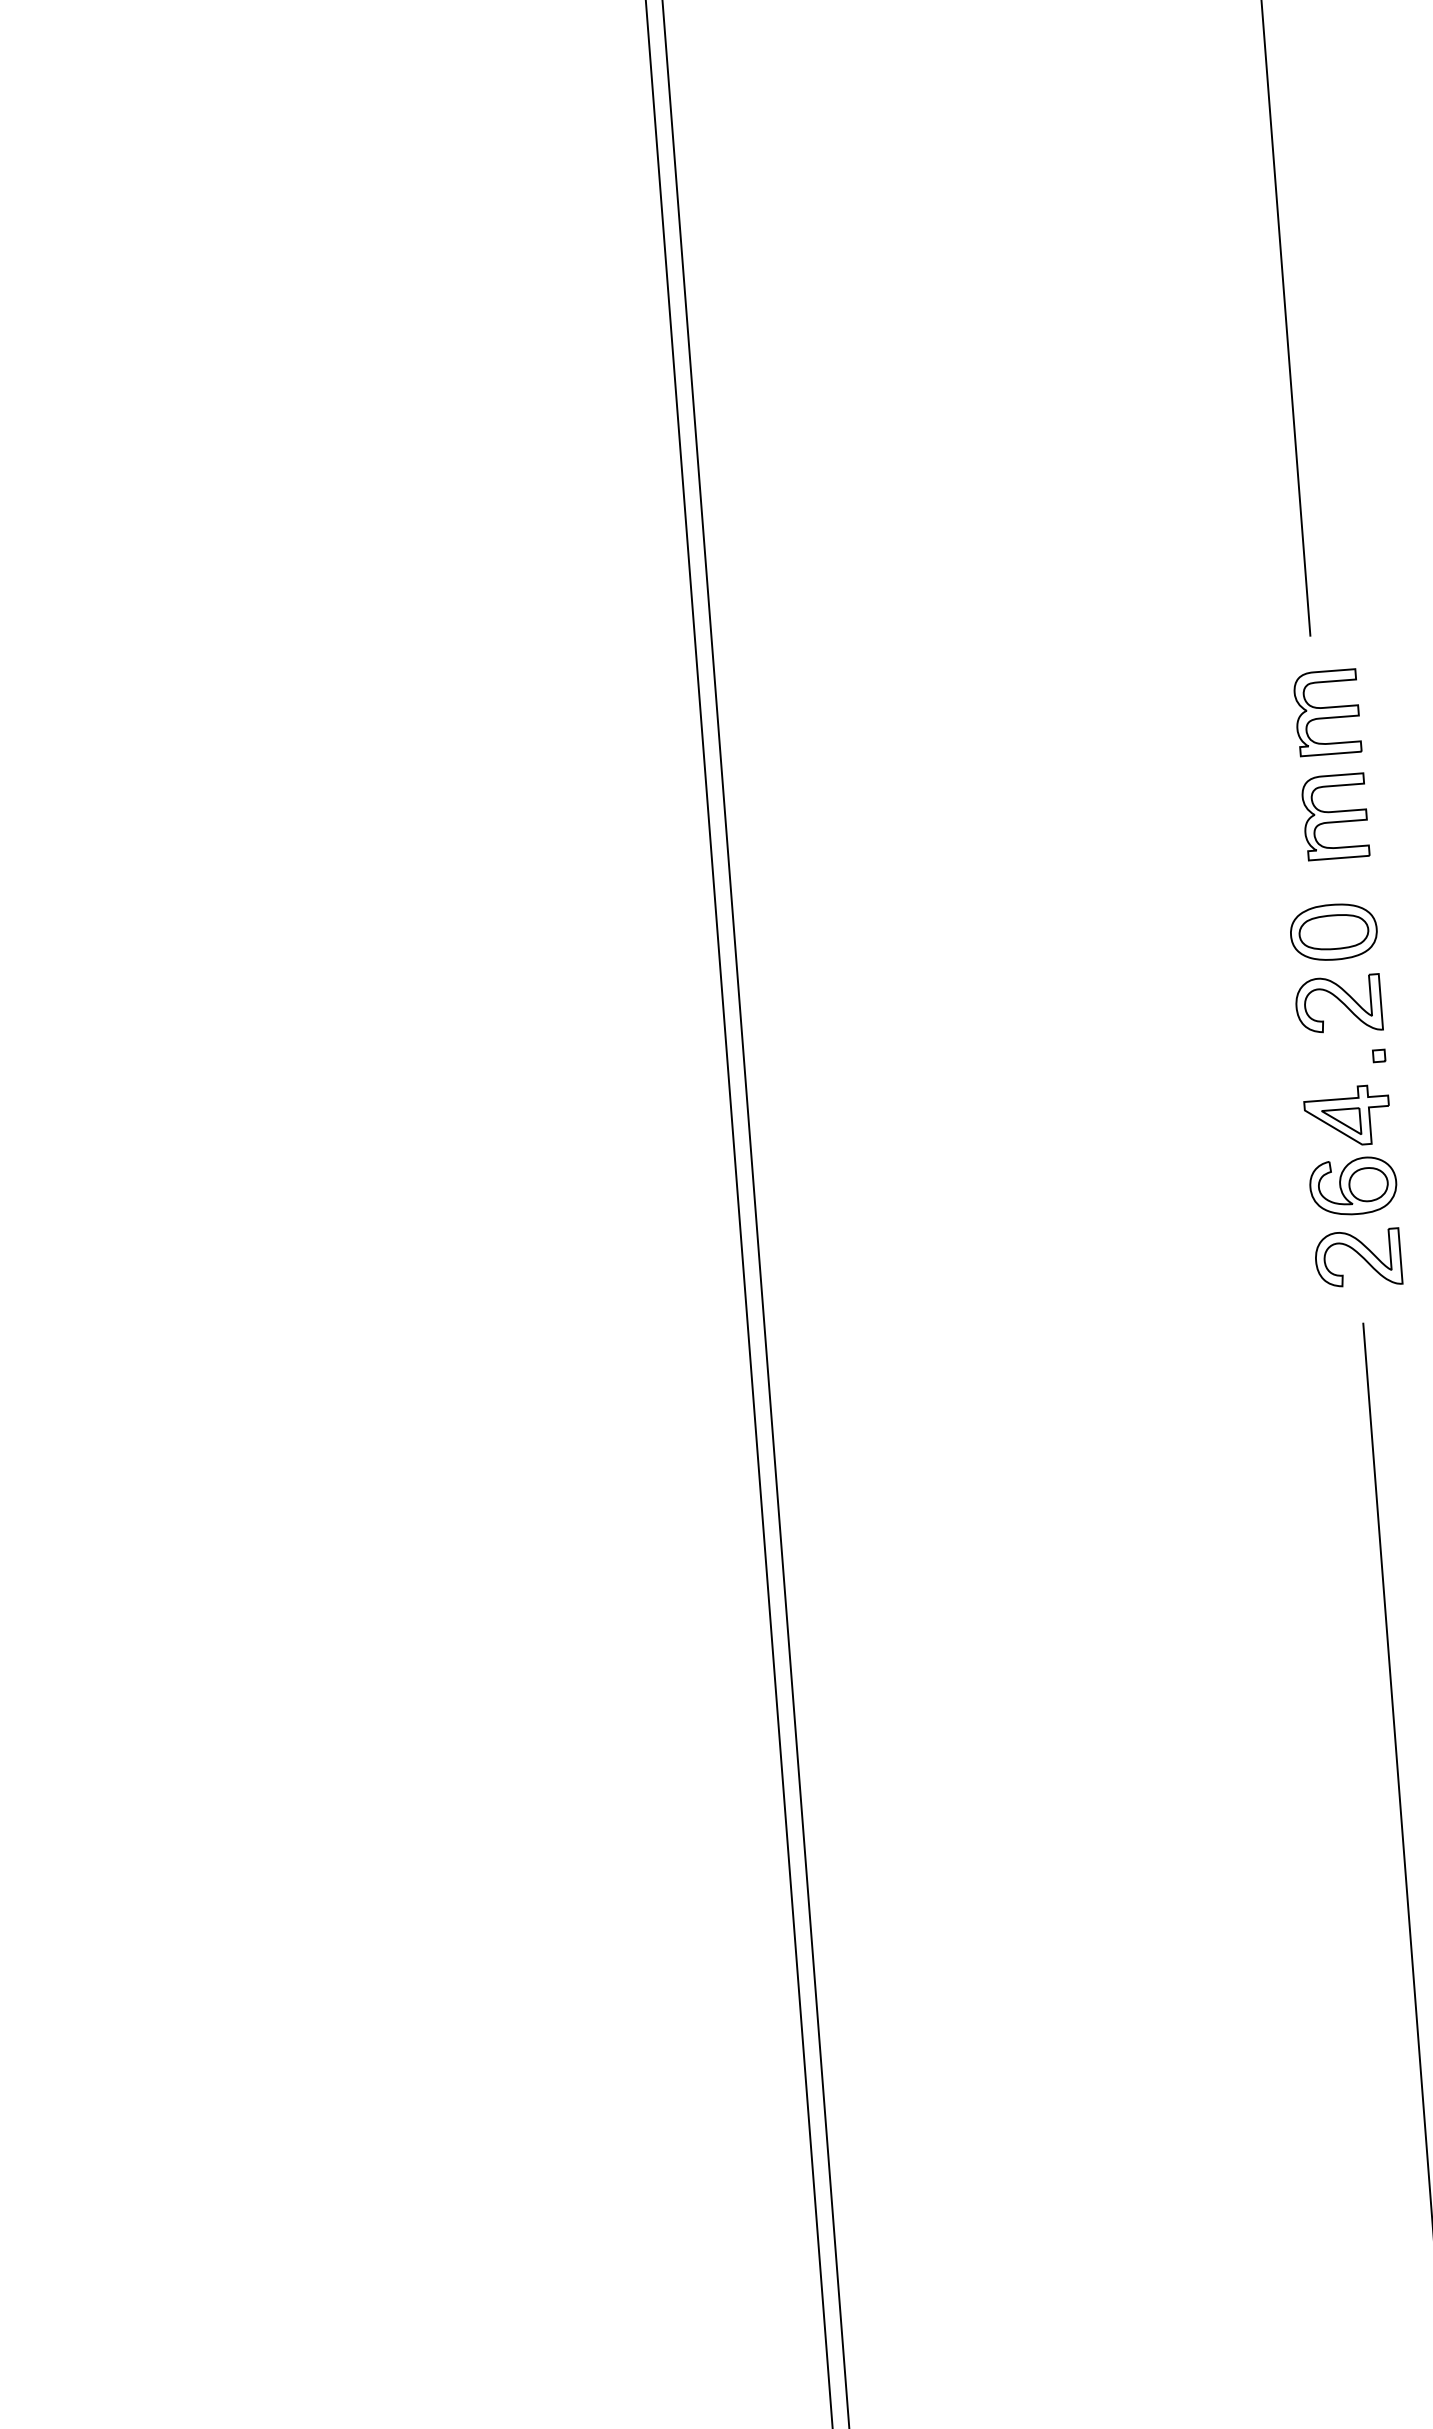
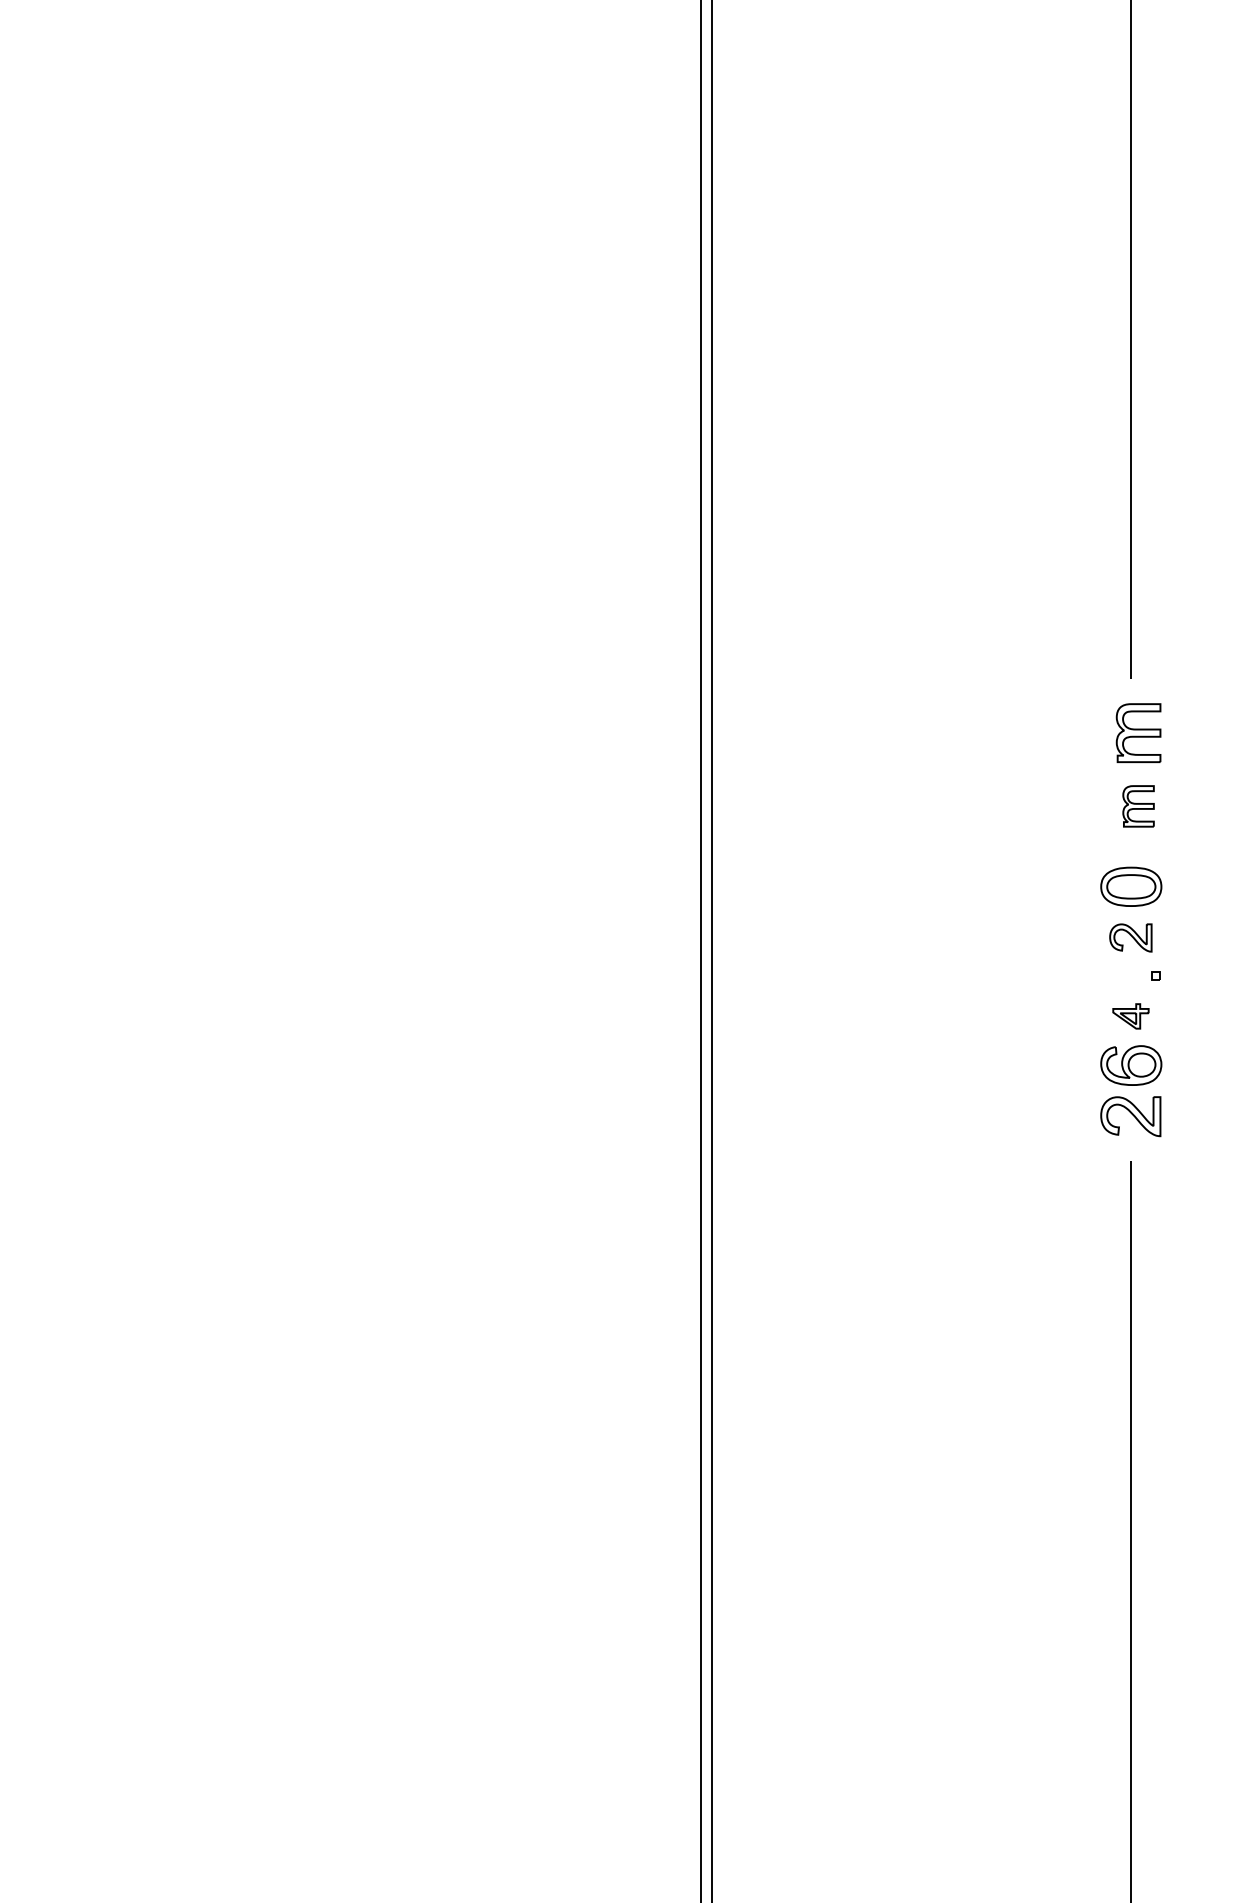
part: (1335, 817) -> (1138, 806), size x0.7
part: (1338, 1004) -> (1130, 937), size x0.7
part: (1346, 1116) -> (1130, 1016), size x0.6

